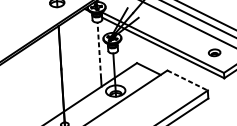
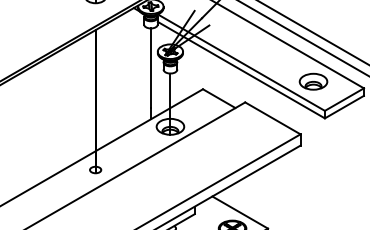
line: (99, 50) -> (150, 68), dashed -> solid
part: (214, 52) -> (313, 81), size x1.67
line: (187, 80) -> (272, 118), dashed -> solid

